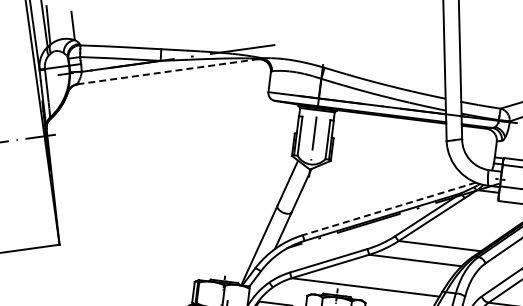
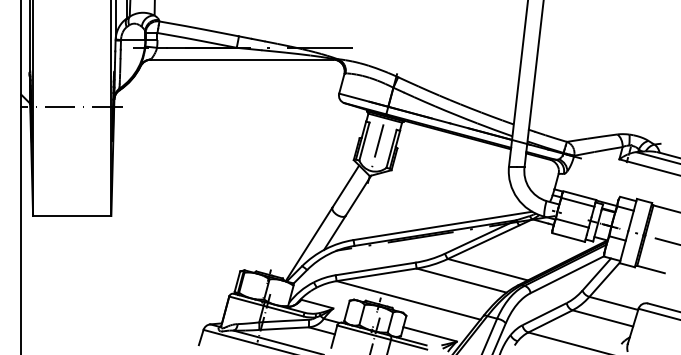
line: (167, 71) -> (242, 59), dashed -> solid
line: (388, 208) -> (442, 225), dashed -> solid

